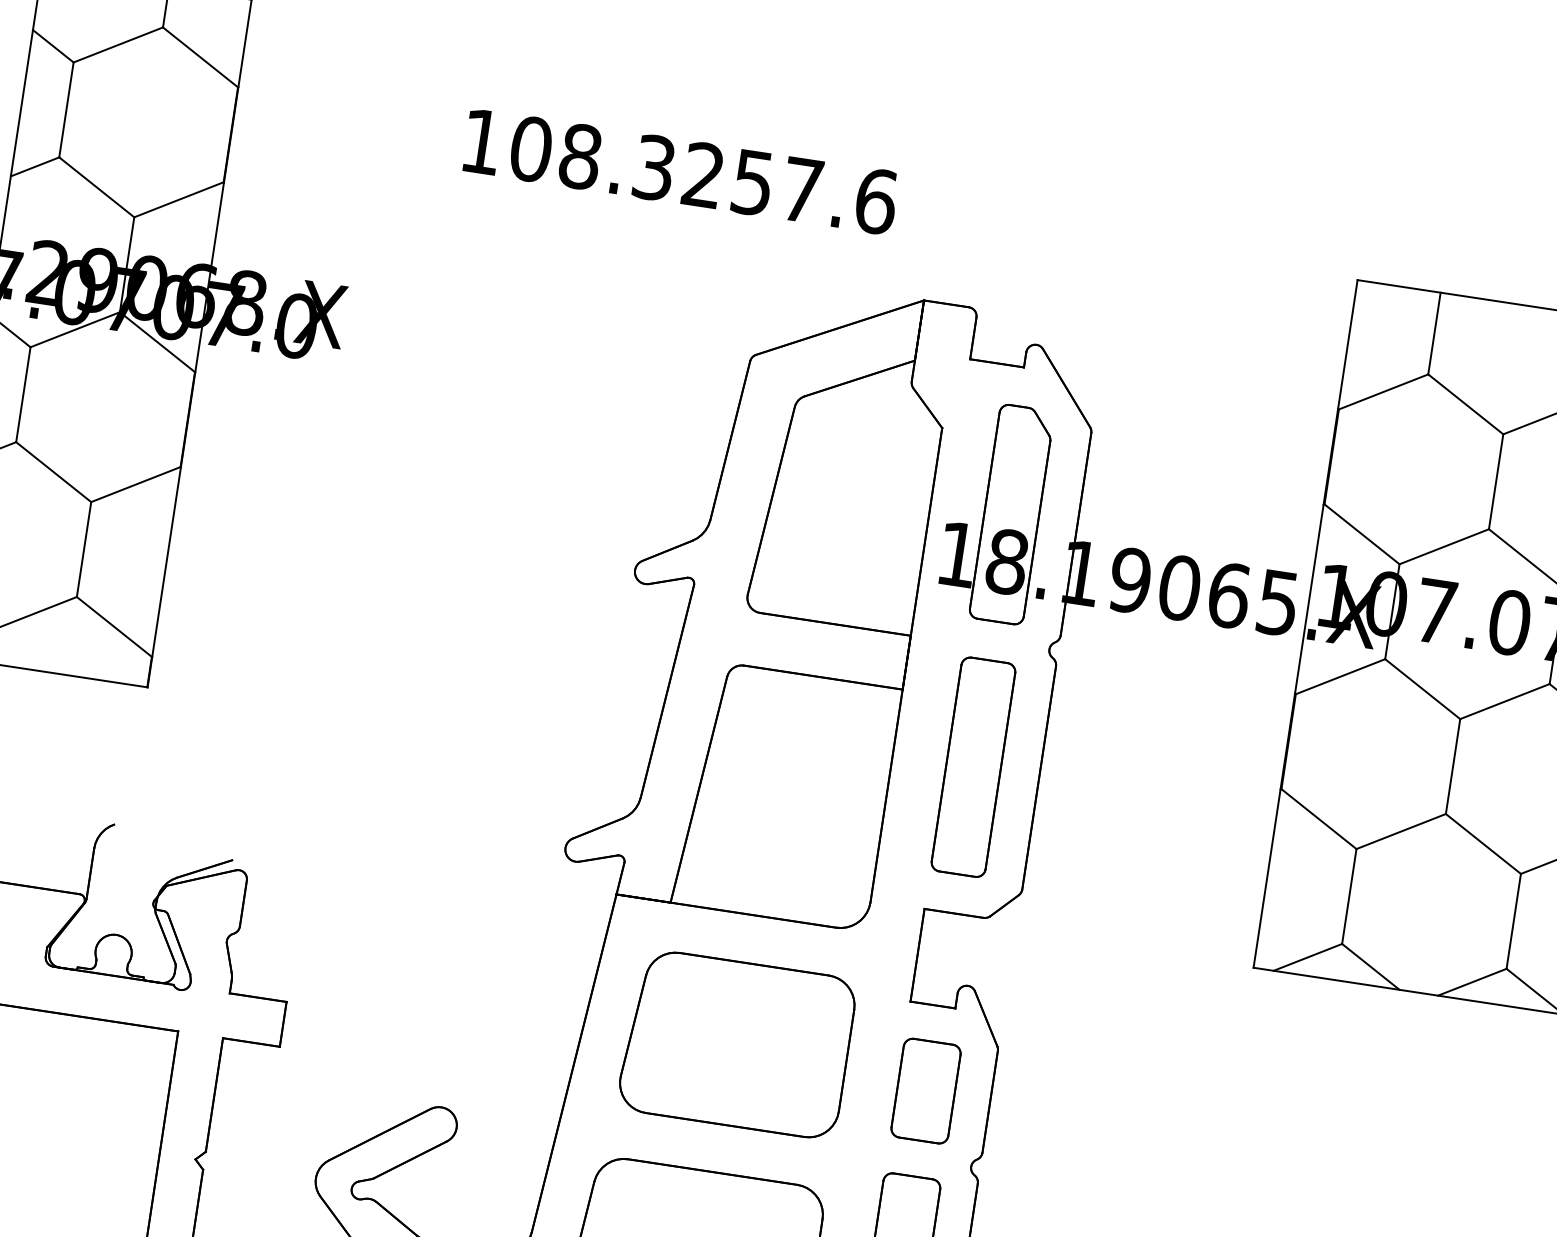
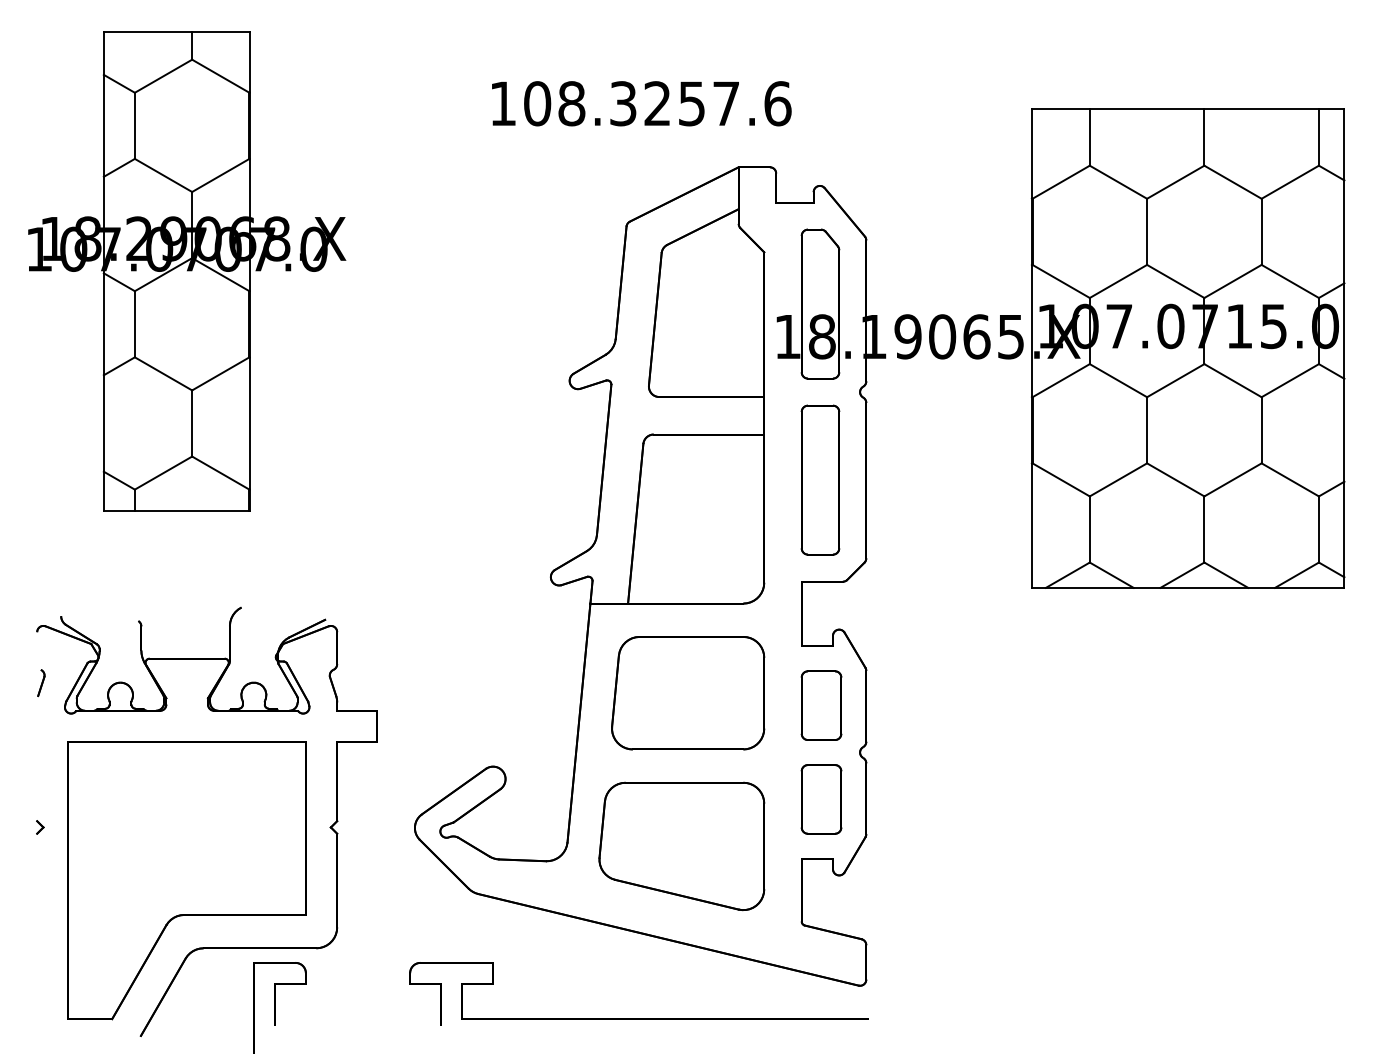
text: (680, 171) -> (641, 103), moved

